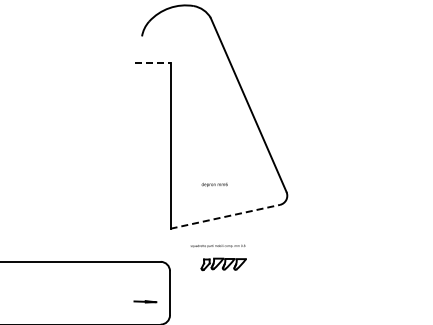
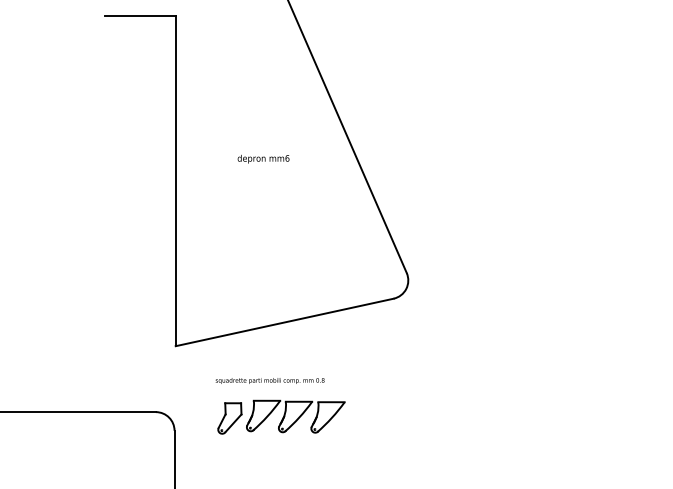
line: (152, 62) -> (139, 14), dashed -> solid
text: (214, 184) -> (263, 158), moved
line: (225, 216) -> (285, 321), dashed -> solid
part: (223, 264) -> (281, 417), size x1.43

